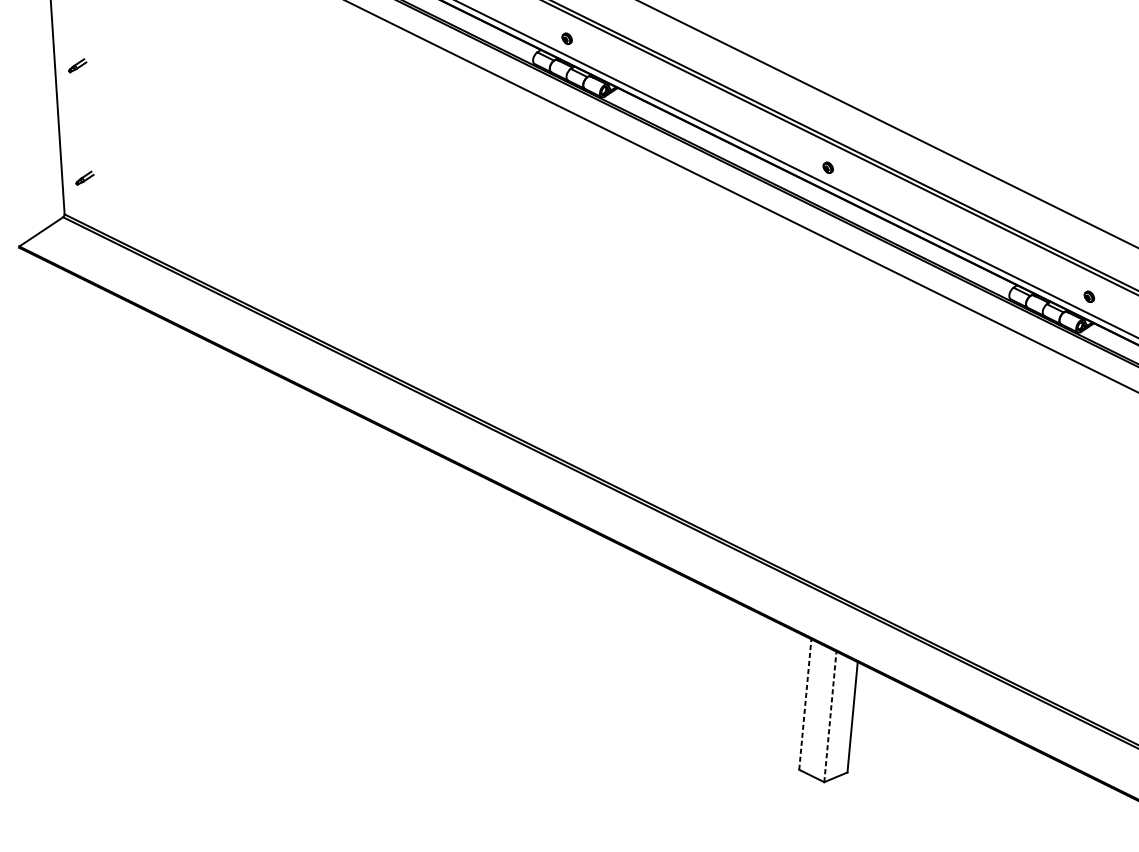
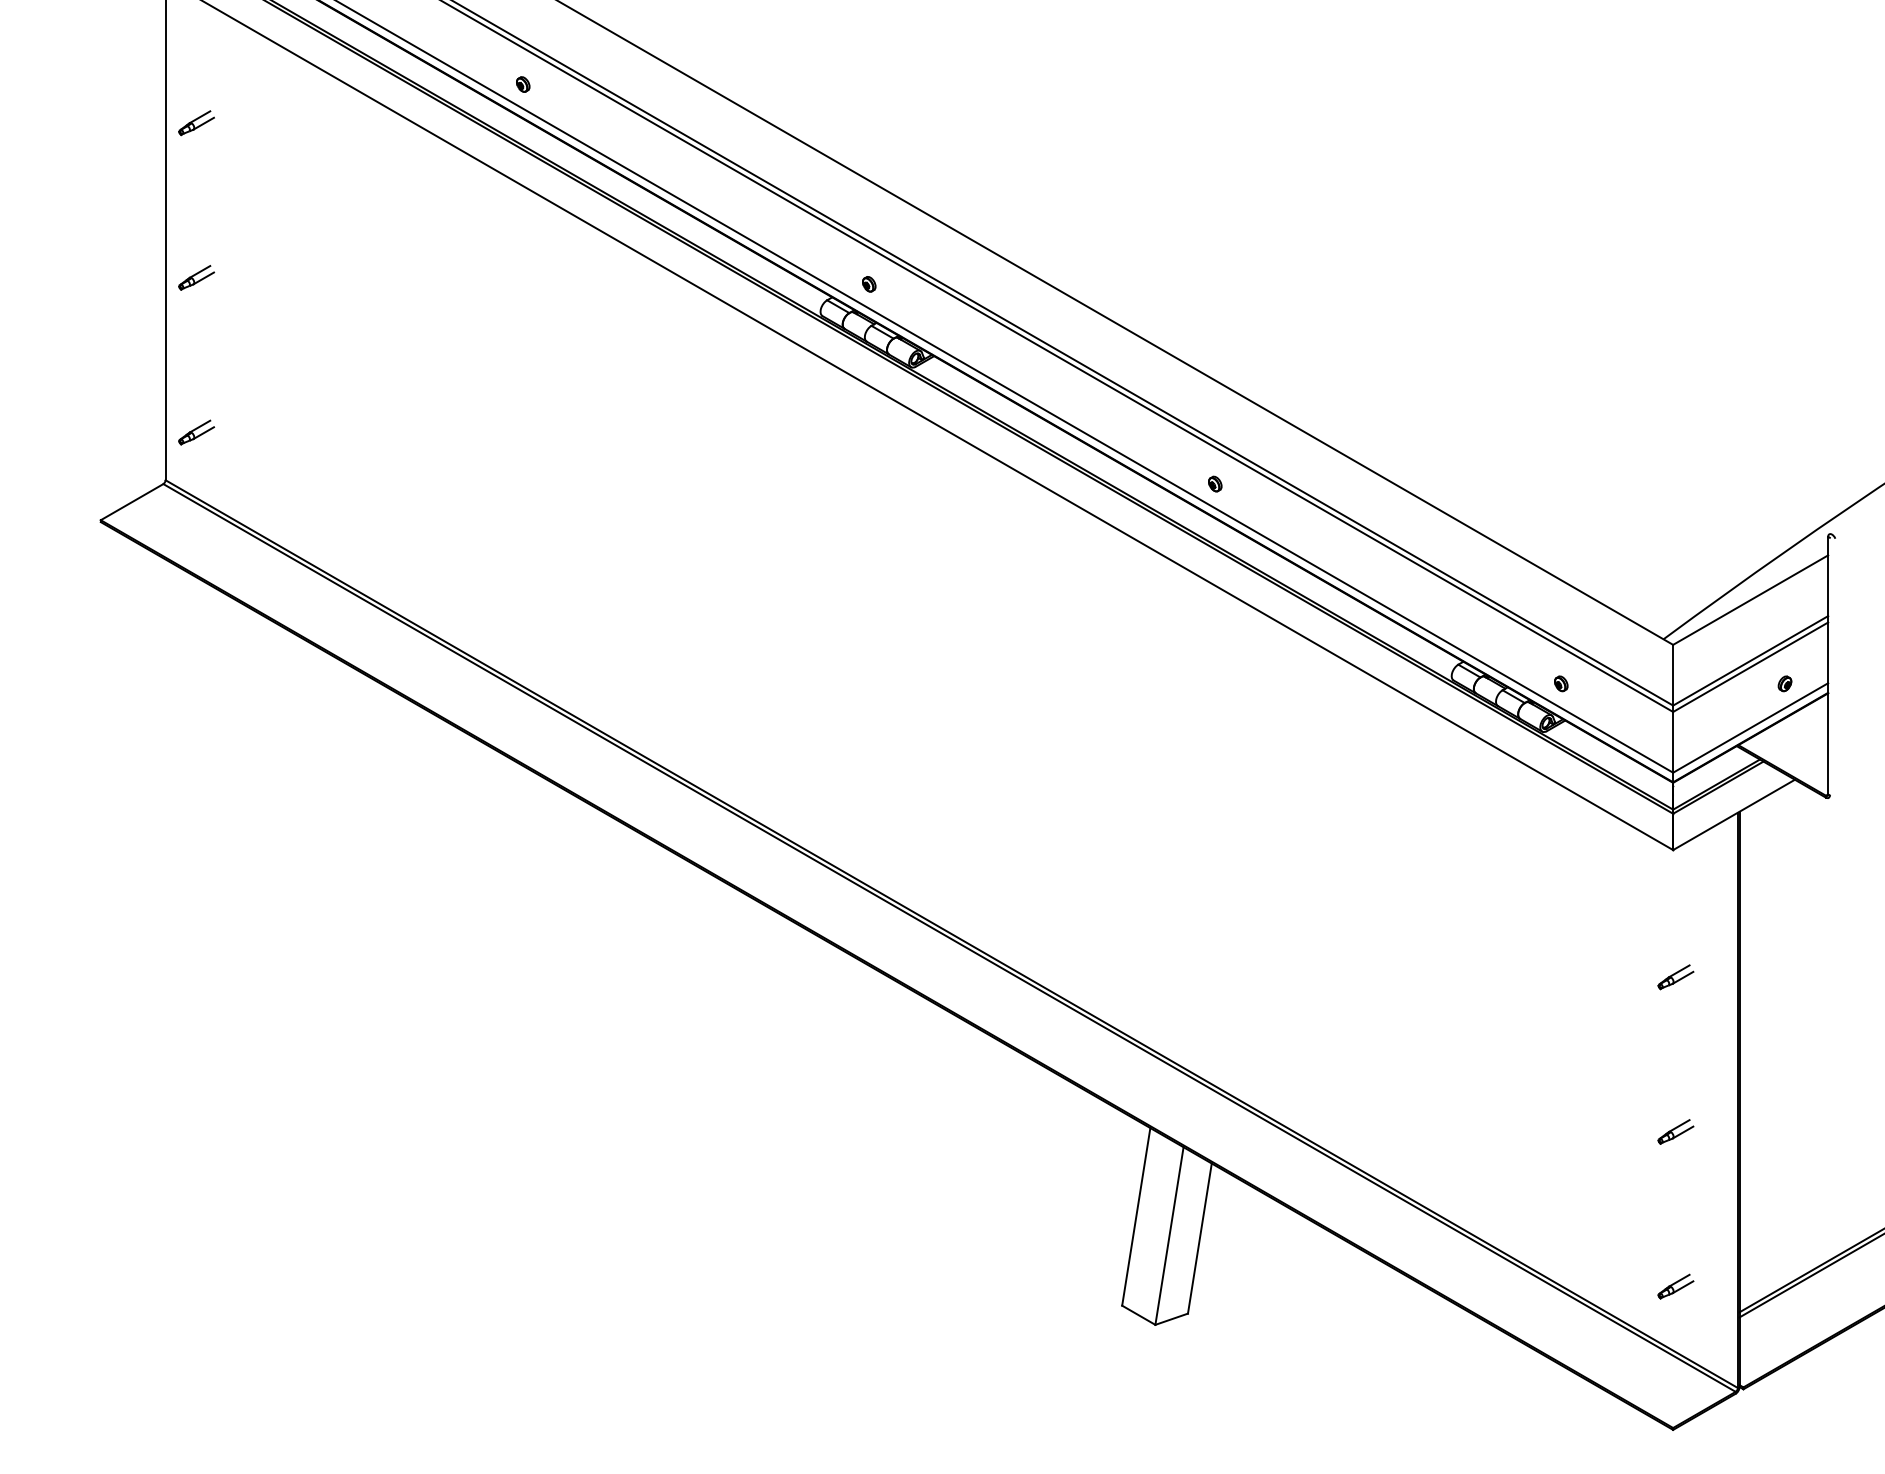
part: (77, 65) -> (196, 277), size x1.43
part: (84, 178) -> (196, 432), size x1.43
line: (805, 704) -> (1136, 1216), dashed -> solid
line: (830, 717) -> (1169, 1236), dashed -> solid

